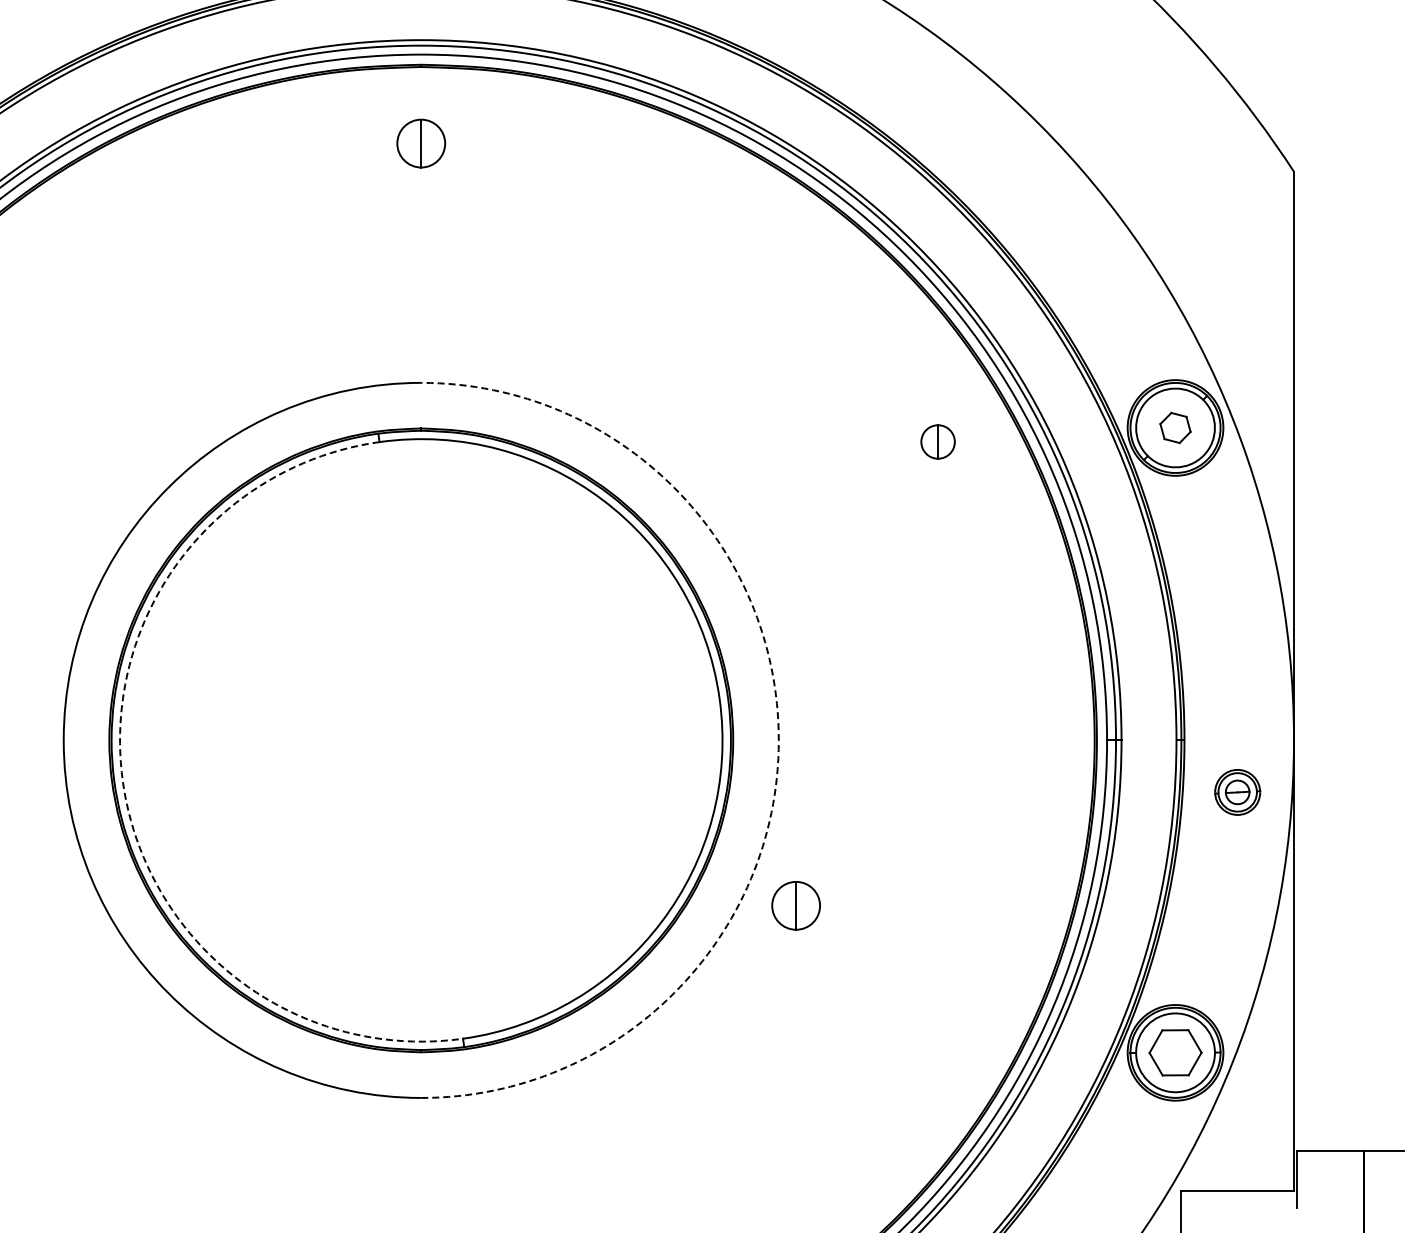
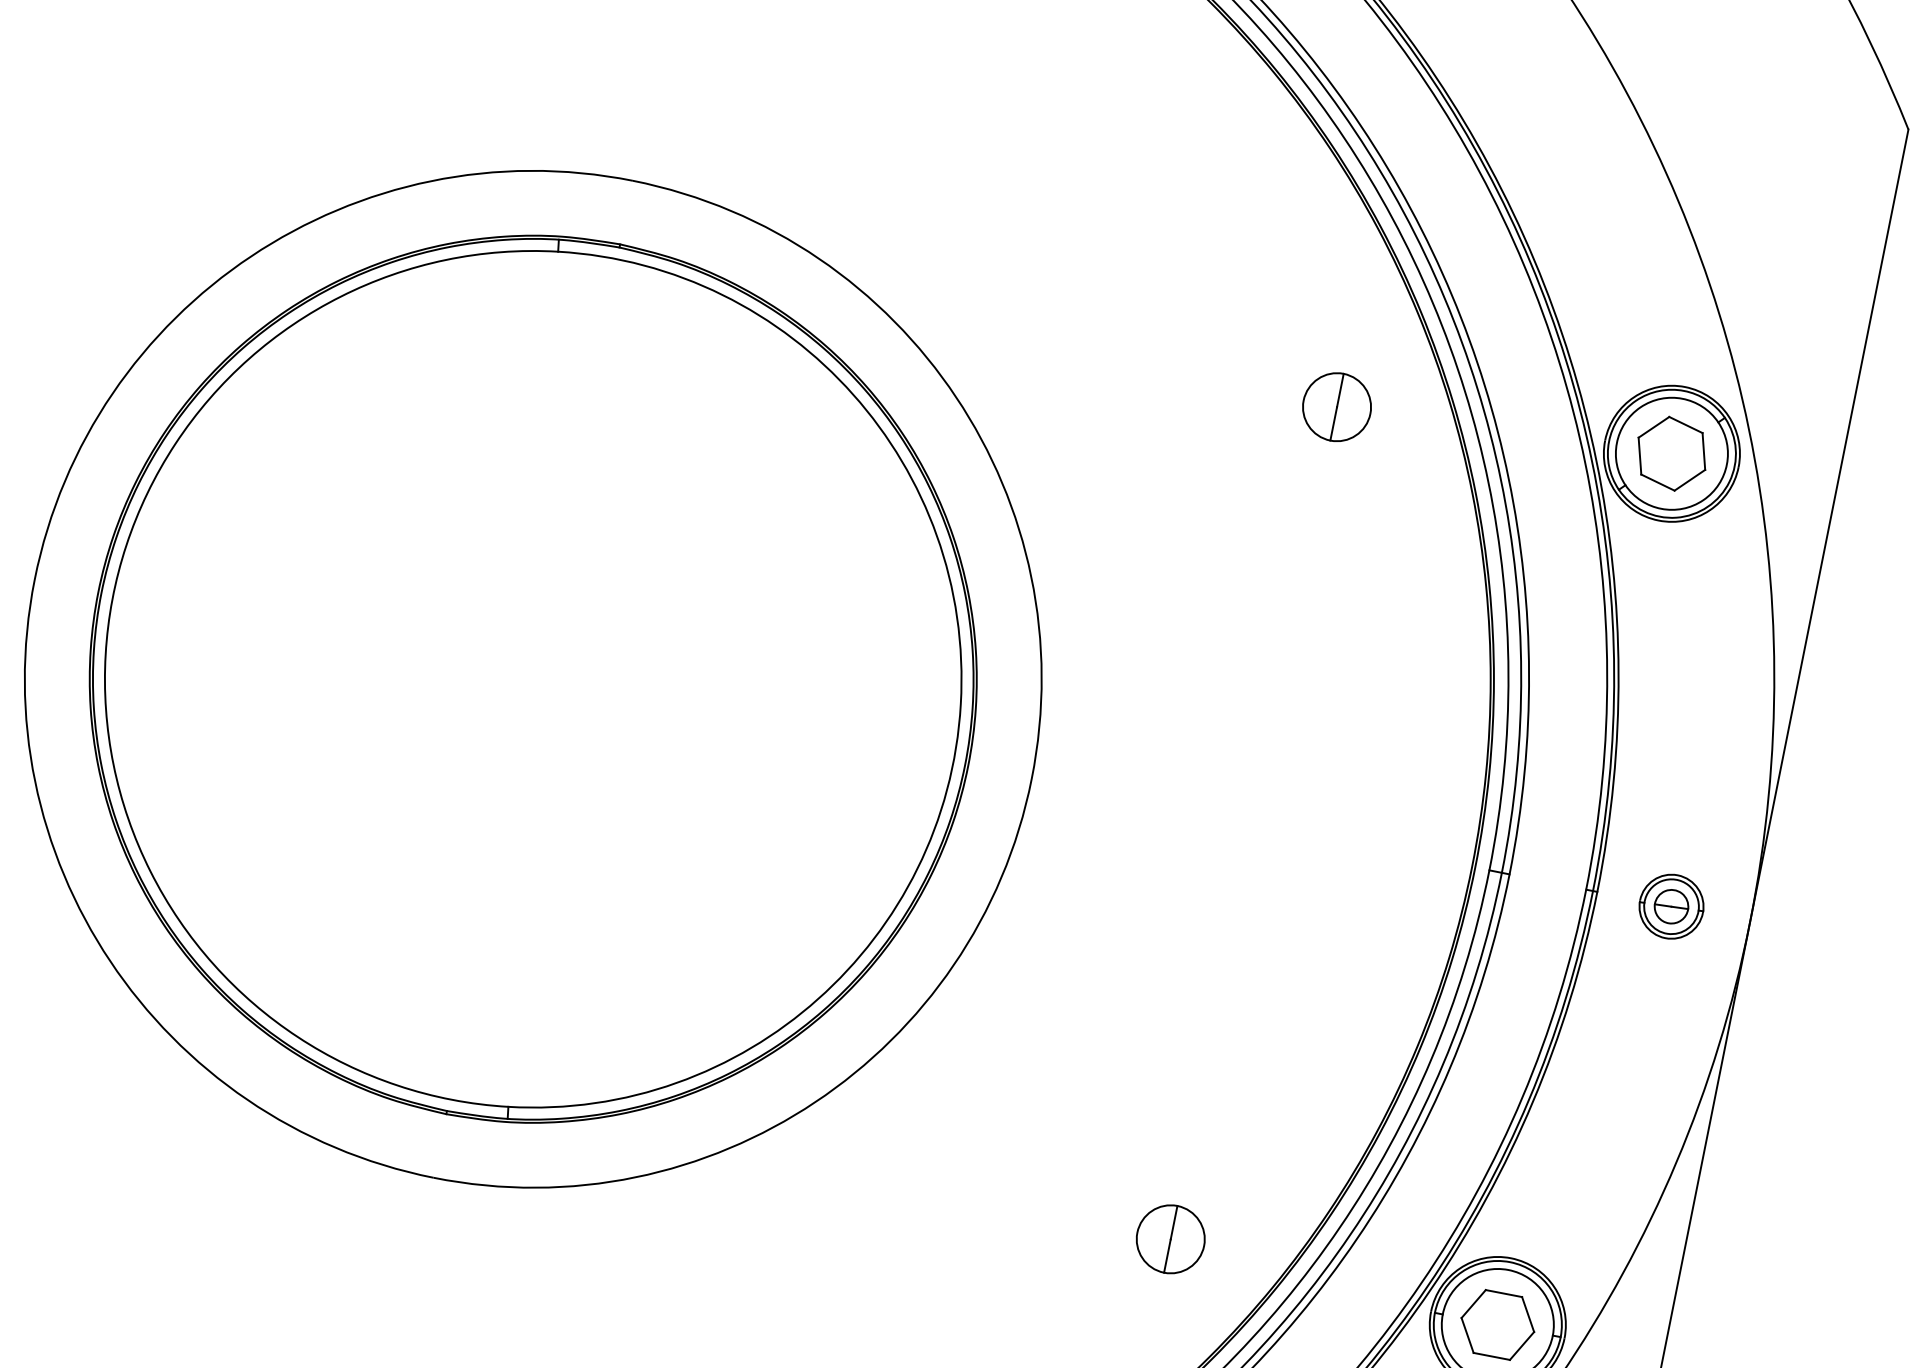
part: (1175, 427) -> (1672, 453), size x1.67
part: (937, 441) -> (1336, 406), size x1.43
arc: (778, 740) -> (1031, 778), dashed -> solid
arc: (122, 782) -> (104, 654), dashed -> solid
part: (1237, 792) -> (1671, 906), moved
part: (795, 905) -> (1169, 1238), moved

